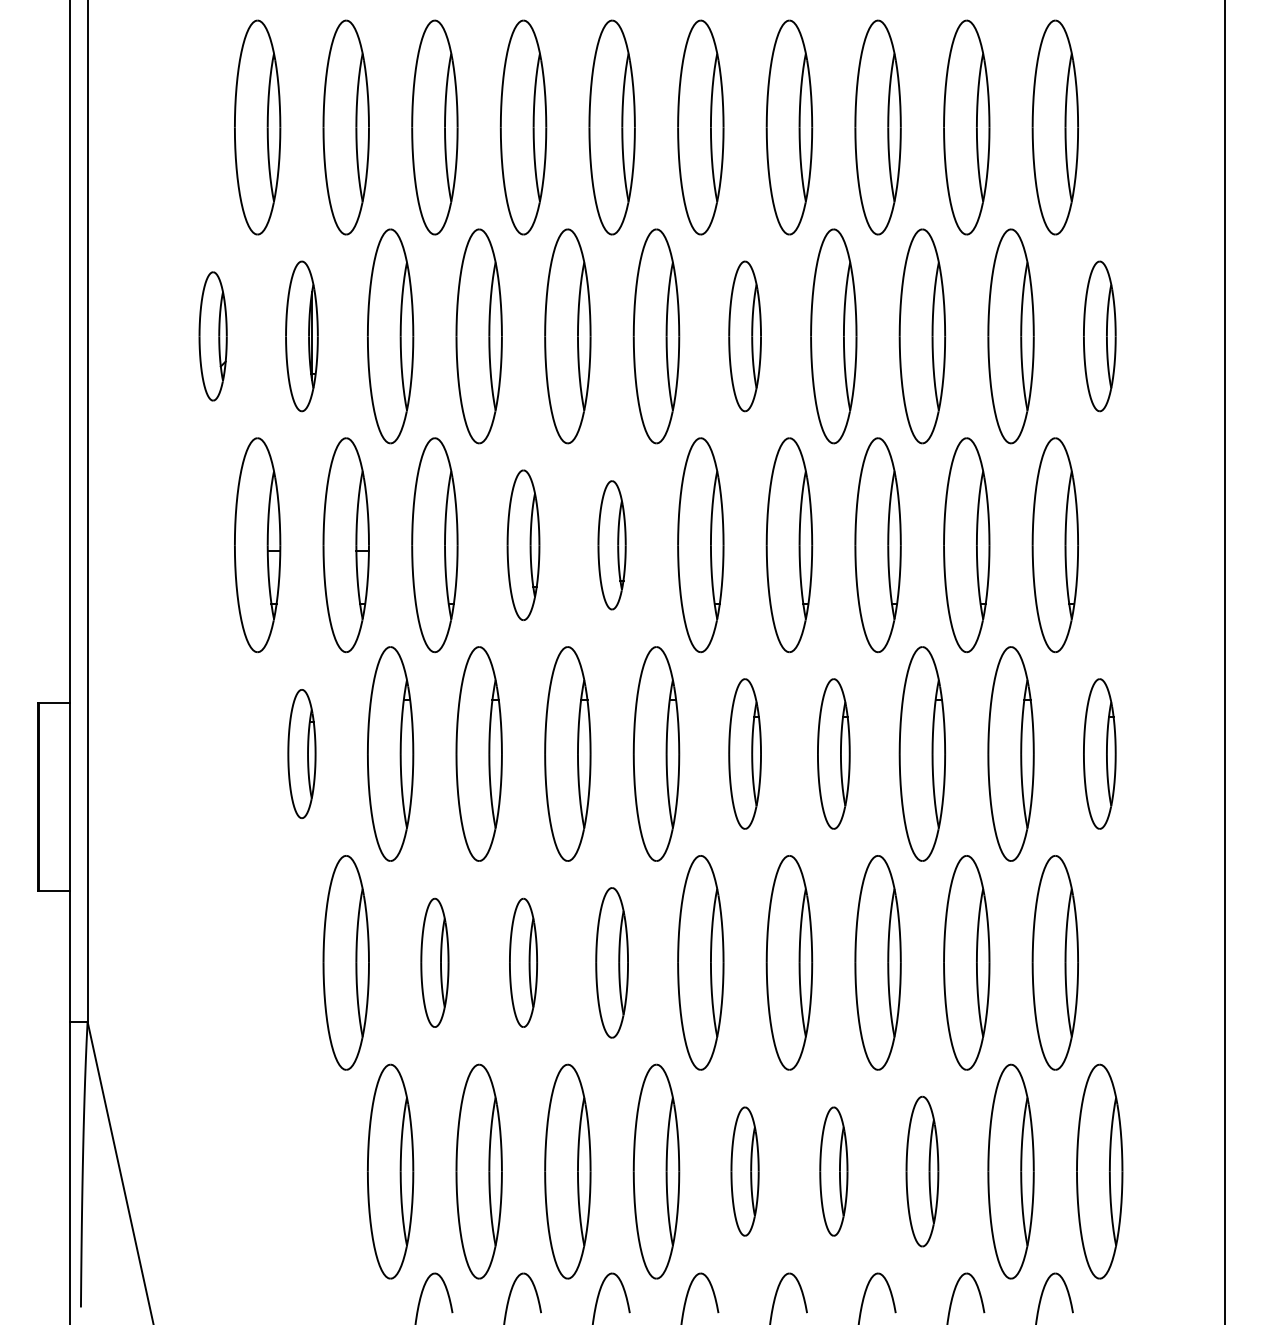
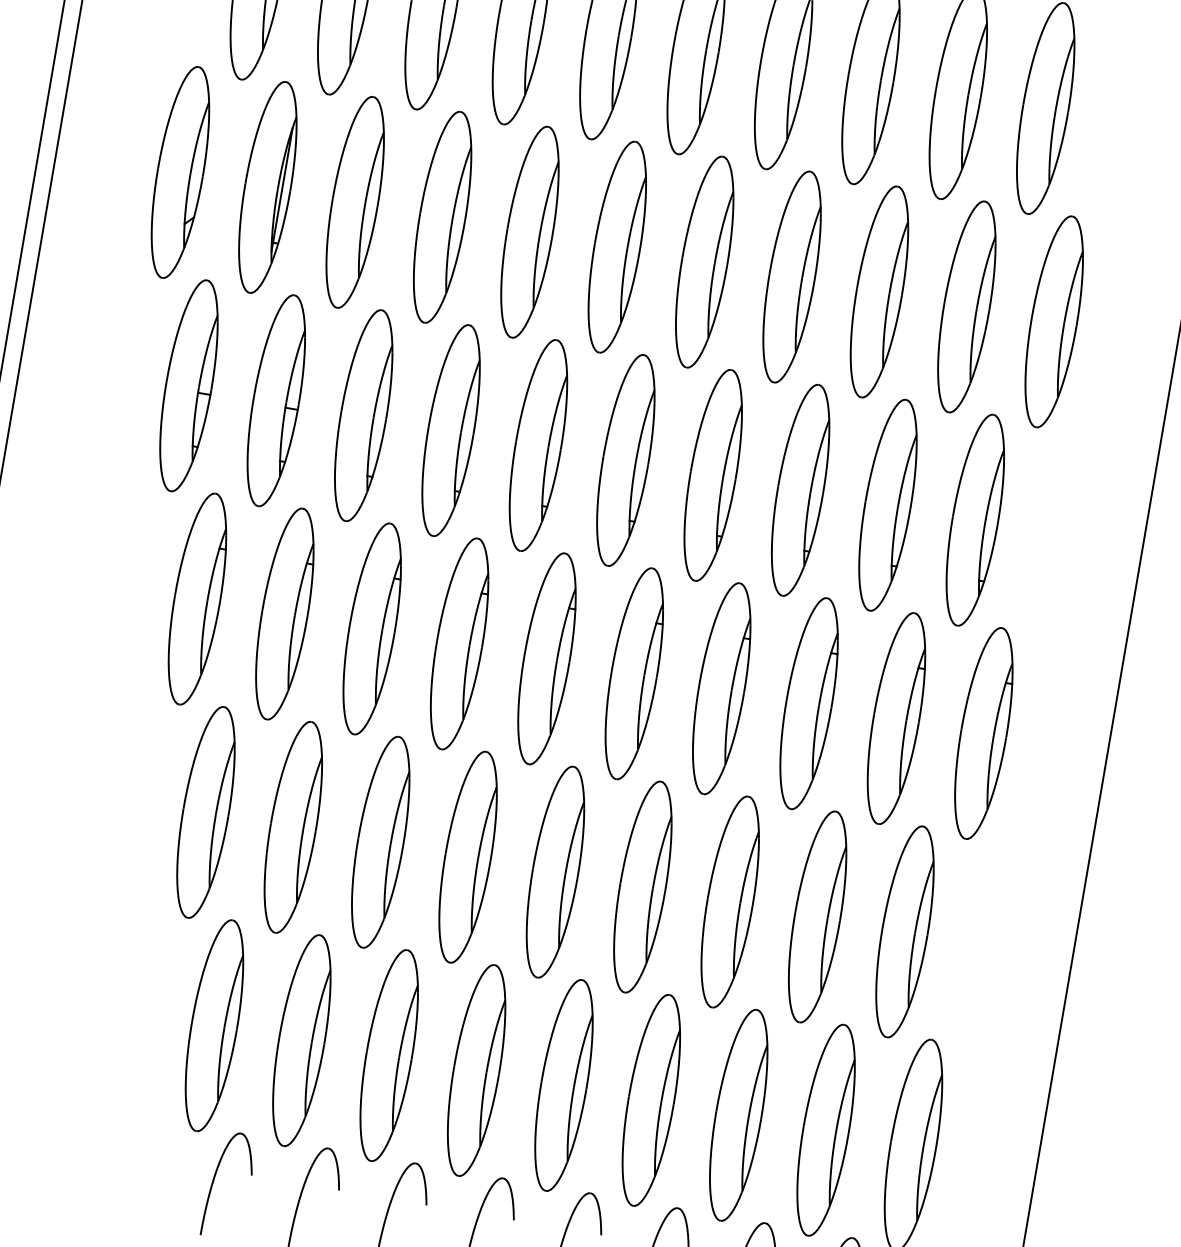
part: (212, 336) -> (179, 172), size x1.67
part: (301, 336) -> (267, 187), size x1.43
part: (744, 336) -> (704, 262), size x1.43
part: (1099, 336) -> (1053, 321), size x1.43
part: (523, 545) -> (451, 430), size x1.43
part: (611, 545) -> (537, 445), size x1.67
part: (301, 753) -> (197, 598), size x1.67
part: (744, 753) -> (633, 673), size x1.43
part: (833, 753) -> (721, 688), size x1.43
part: (1099, 753) -> (983, 732), size x1.43
part: (434, 962) -> (293, 826), size x1.67
part: (523, 962) -> (380, 841), size x1.67
part: (611, 962) -> (467, 856), size x1.43
part: (744, 1171) -> (563, 1085), size x1.67
part: (833, 1171) -> (651, 1100), size x1.67
part: (922, 1171) -> (738, 1115), size x1.43

